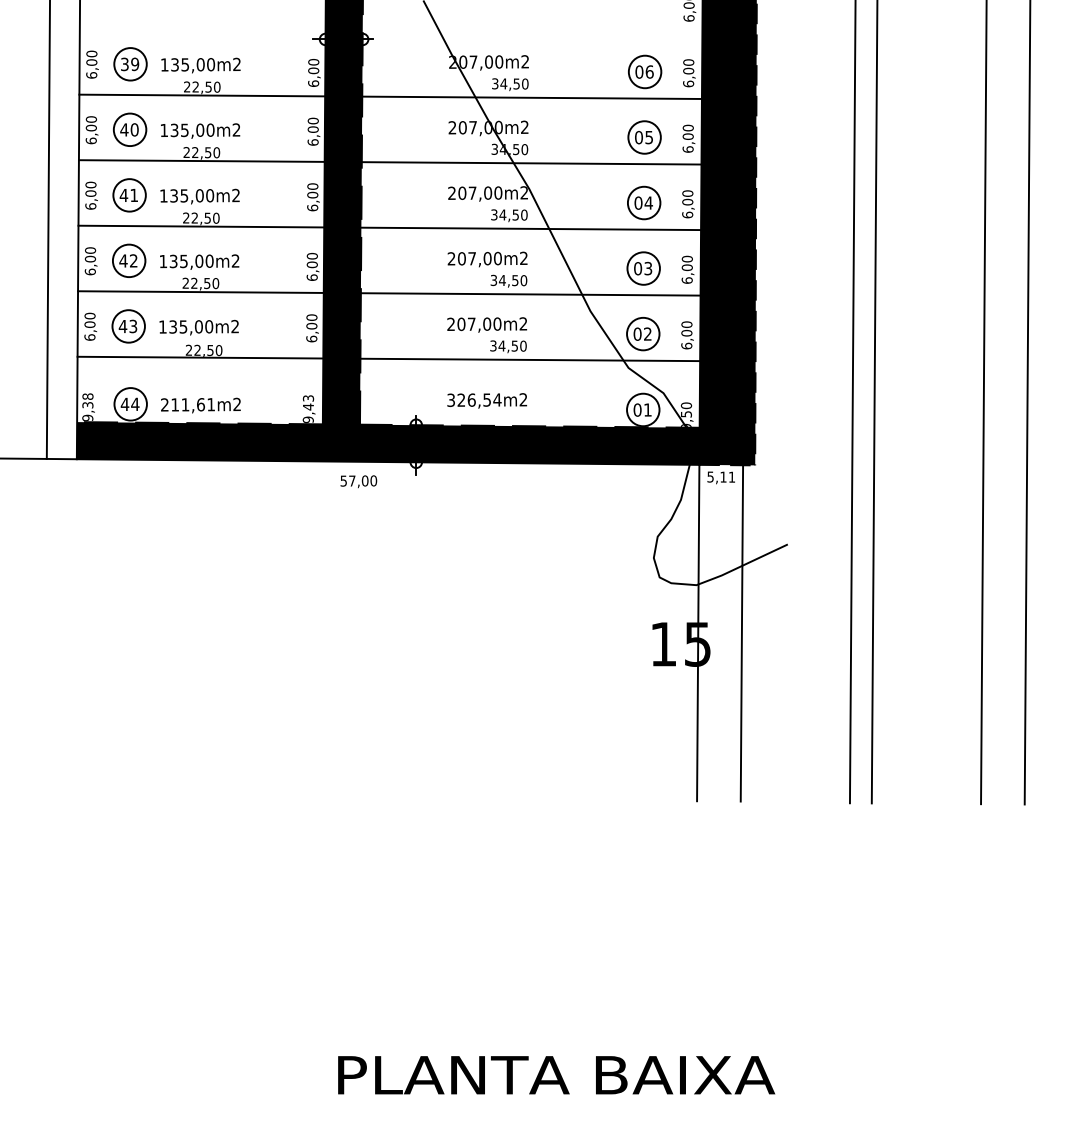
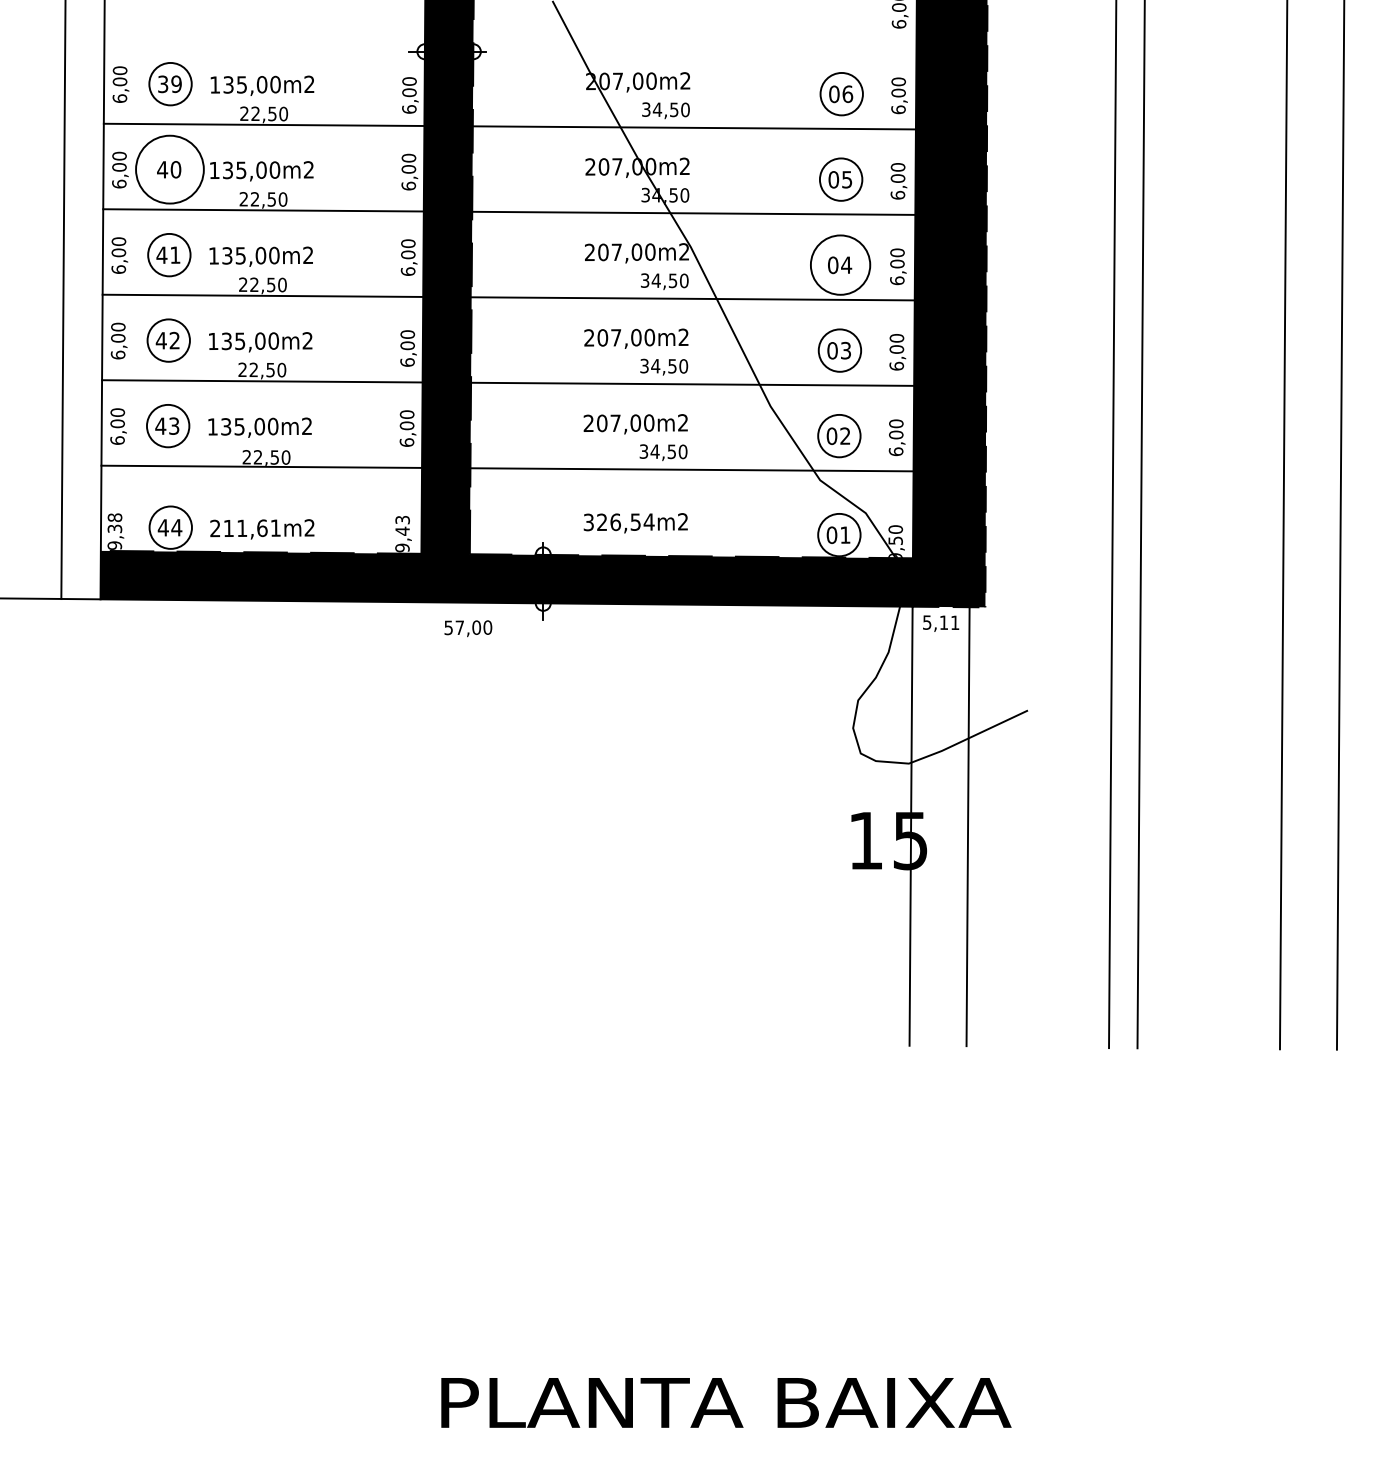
circle: (129, 129) -> (169, 169), size x1.6
circle: (644, 202) -> (840, 264), size x1.4

